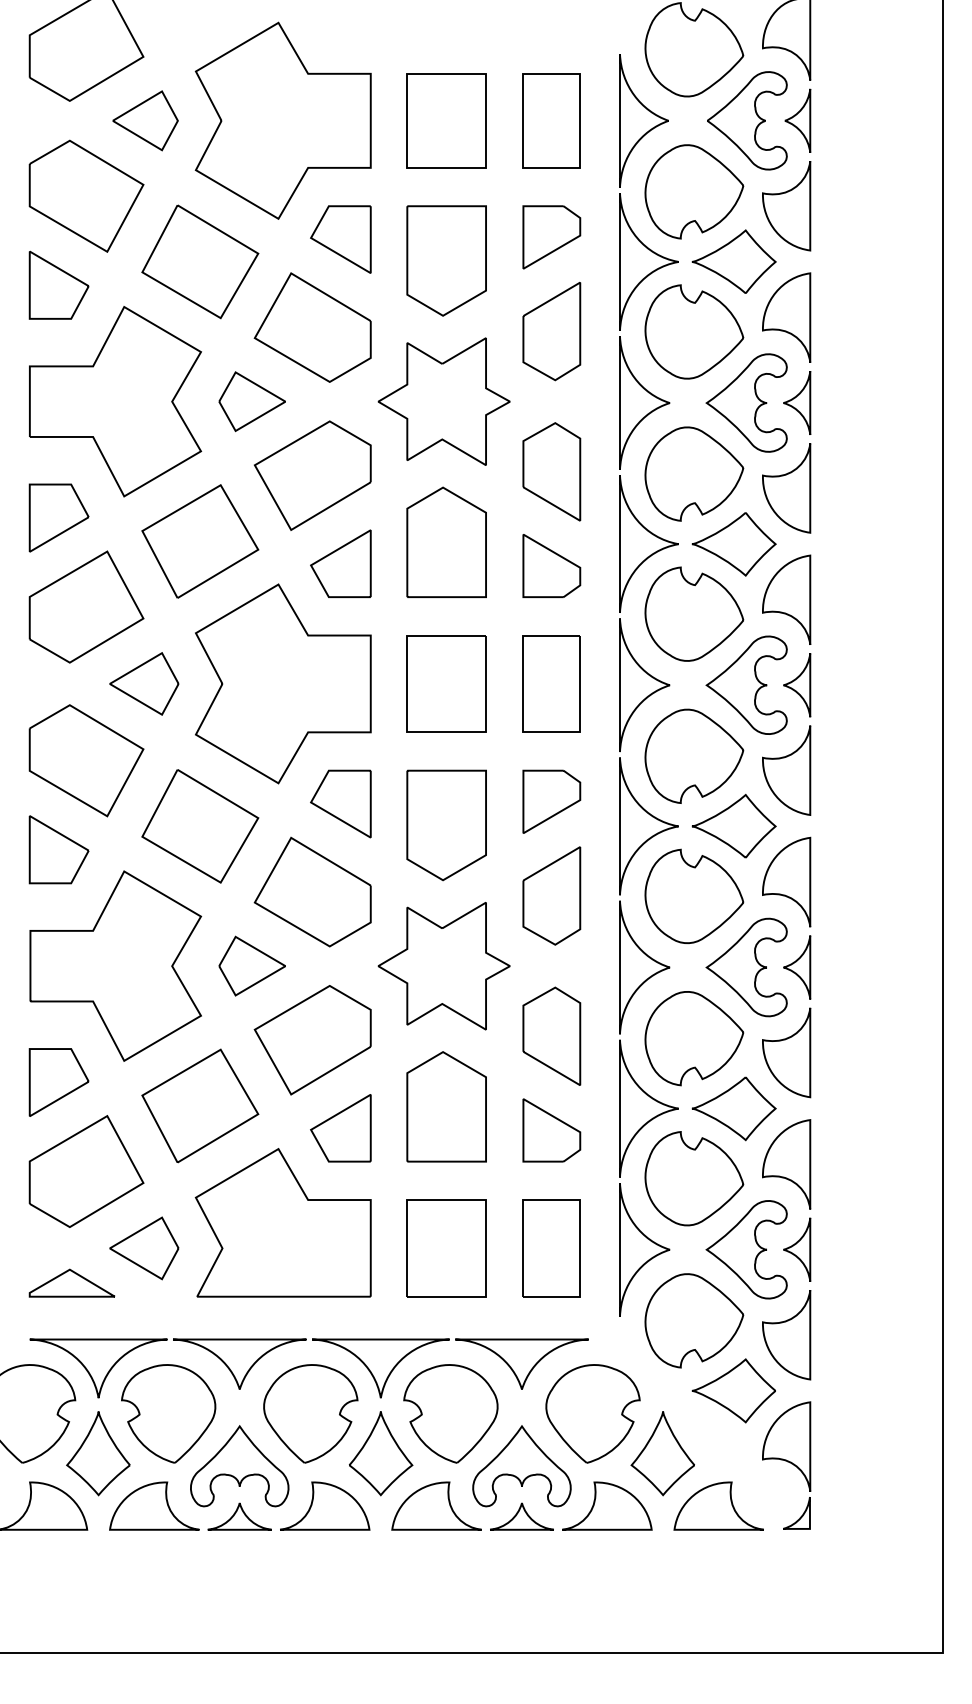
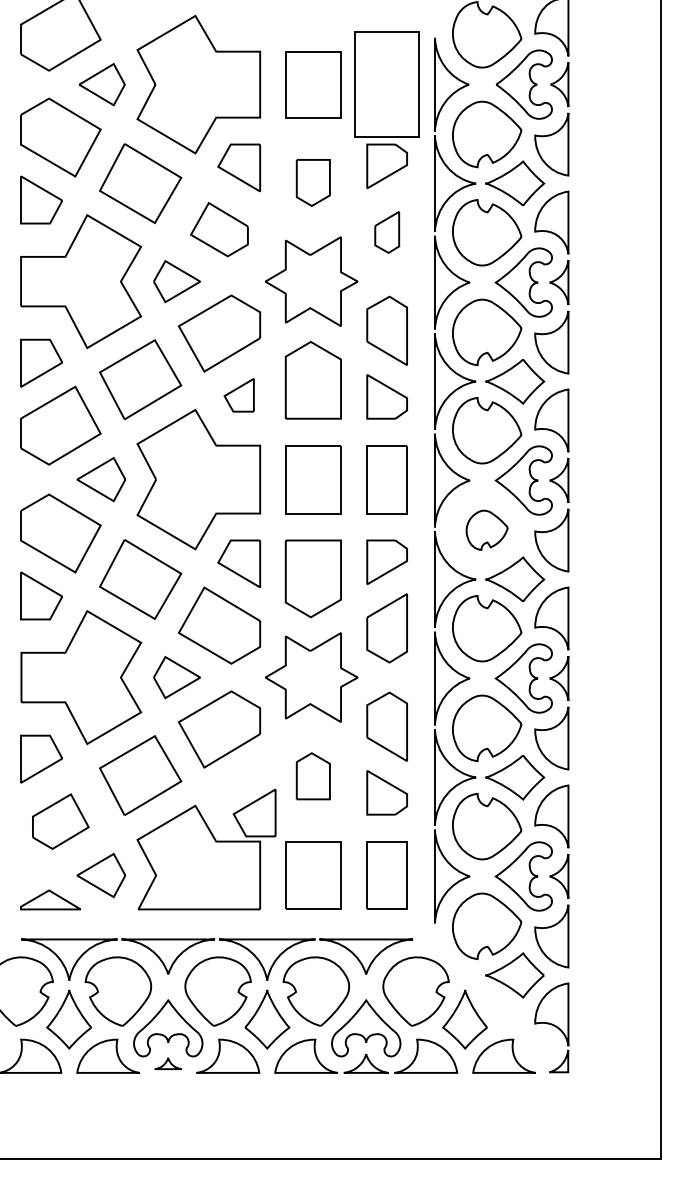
part: (551, 120) -> (386, 84), size x1.6
part: (446, 260) -> (313, 182), size x0.6
part: (312, 327) -> (219, 229), size x0.7
part: (551, 331) -> (386, 232), size x0.6
part: (340, 563) -> (238, 395), size x0.7
part: (694, 755) -> (487, 529), size x0.6
part: (446, 1106) -> (313, 776), size x0.6
part: (340, 1128) -> (254, 813), moved
part: (86, 1171) -> (60, 821), size x0.7
part: (239, 1516) -> (168, 1063), size x0.6

